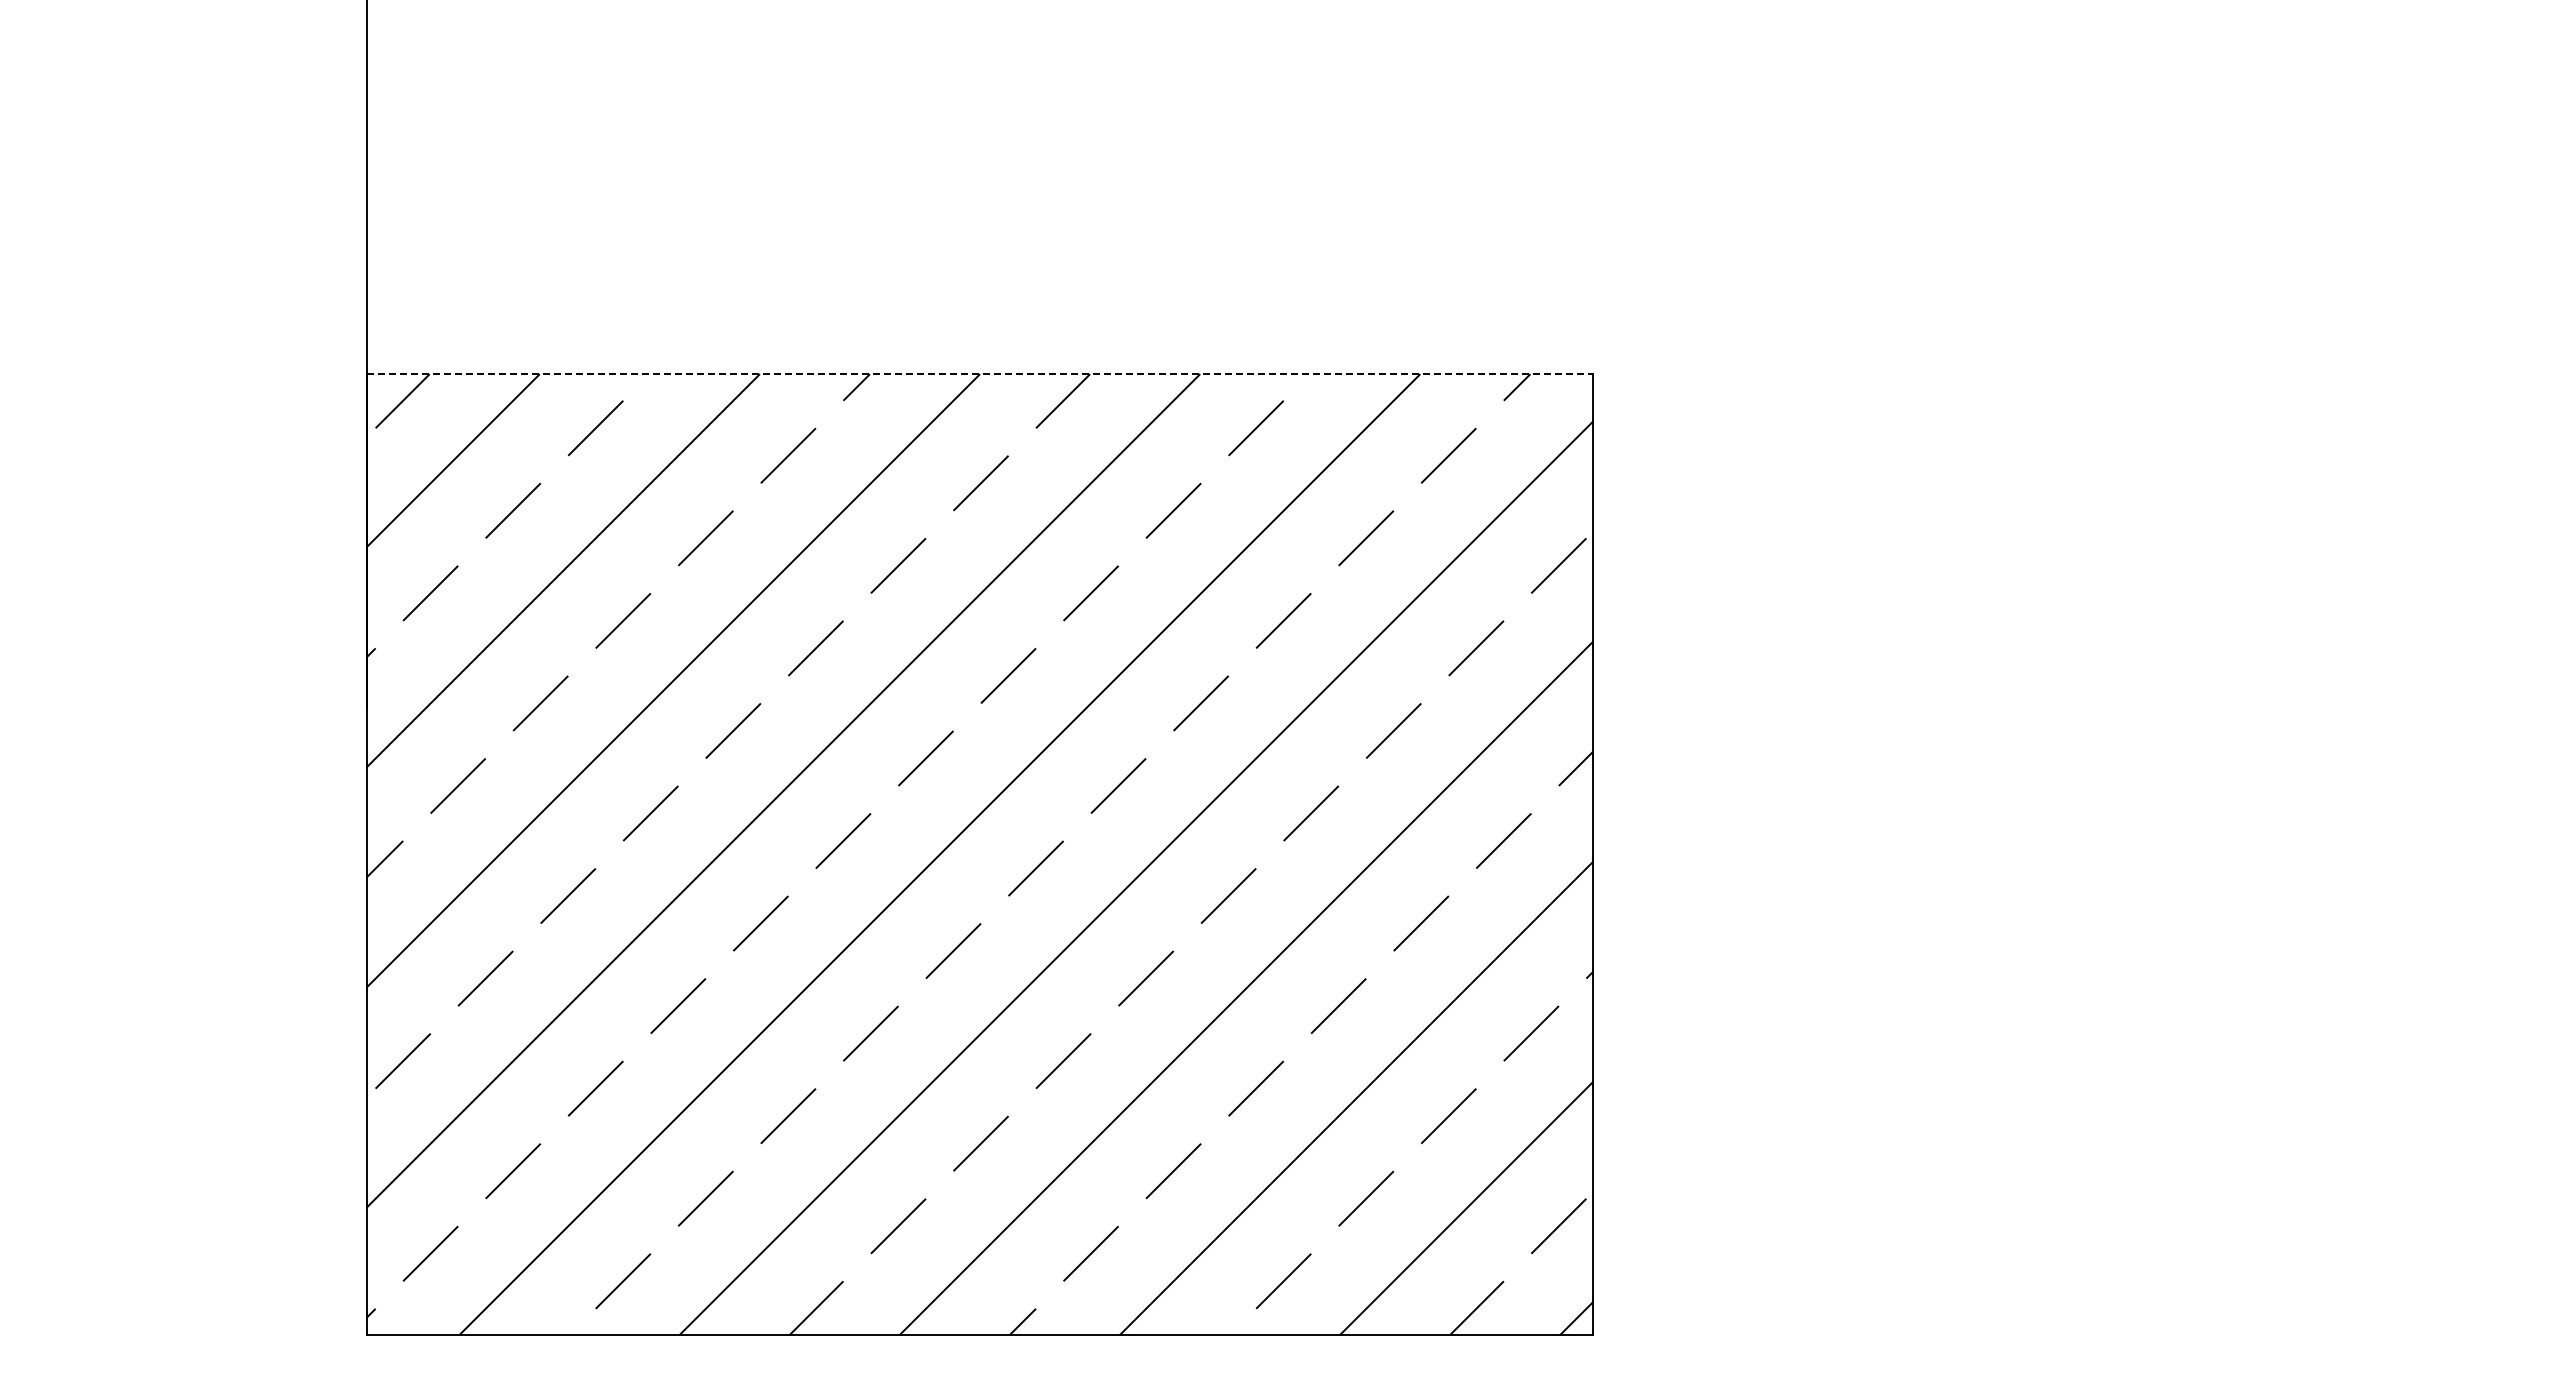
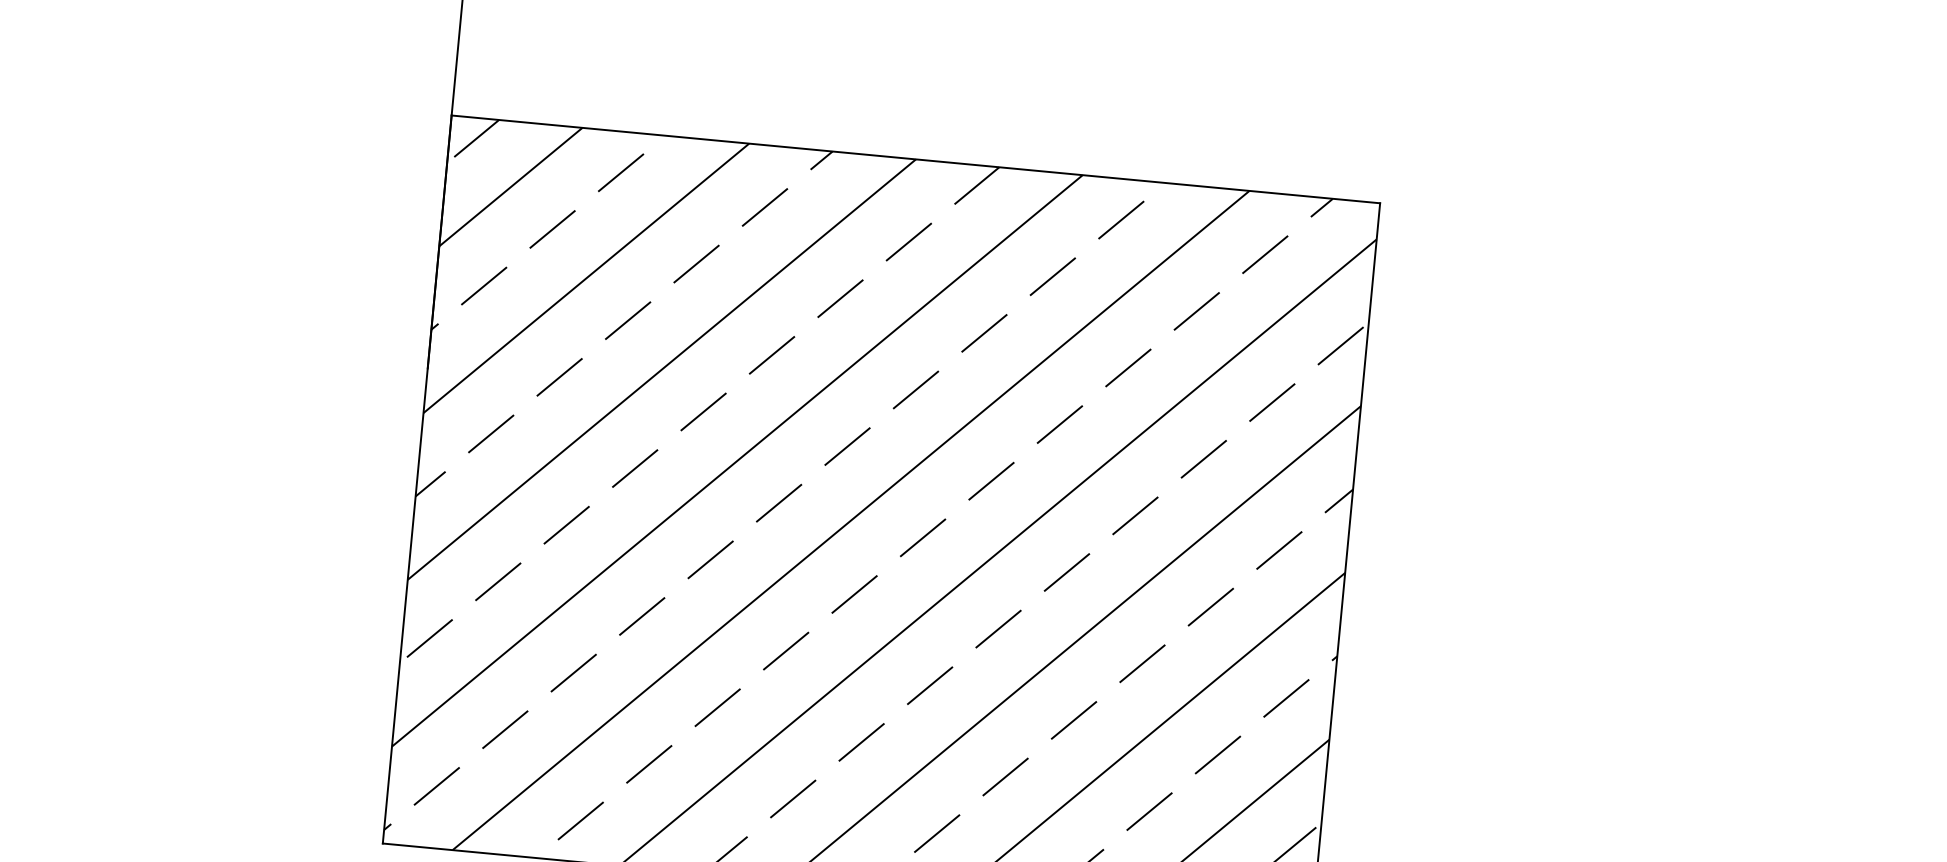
line: (979, 374) -> (915, 159), dashed -> solid

